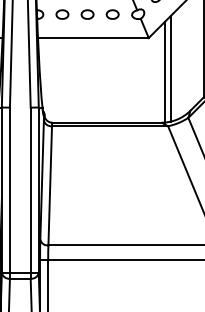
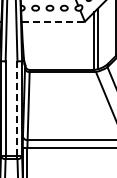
line: (93, 37) -> (53, 21), solid -> dashed
line: (30, 190) -> (17, 108), solid -> dashed

